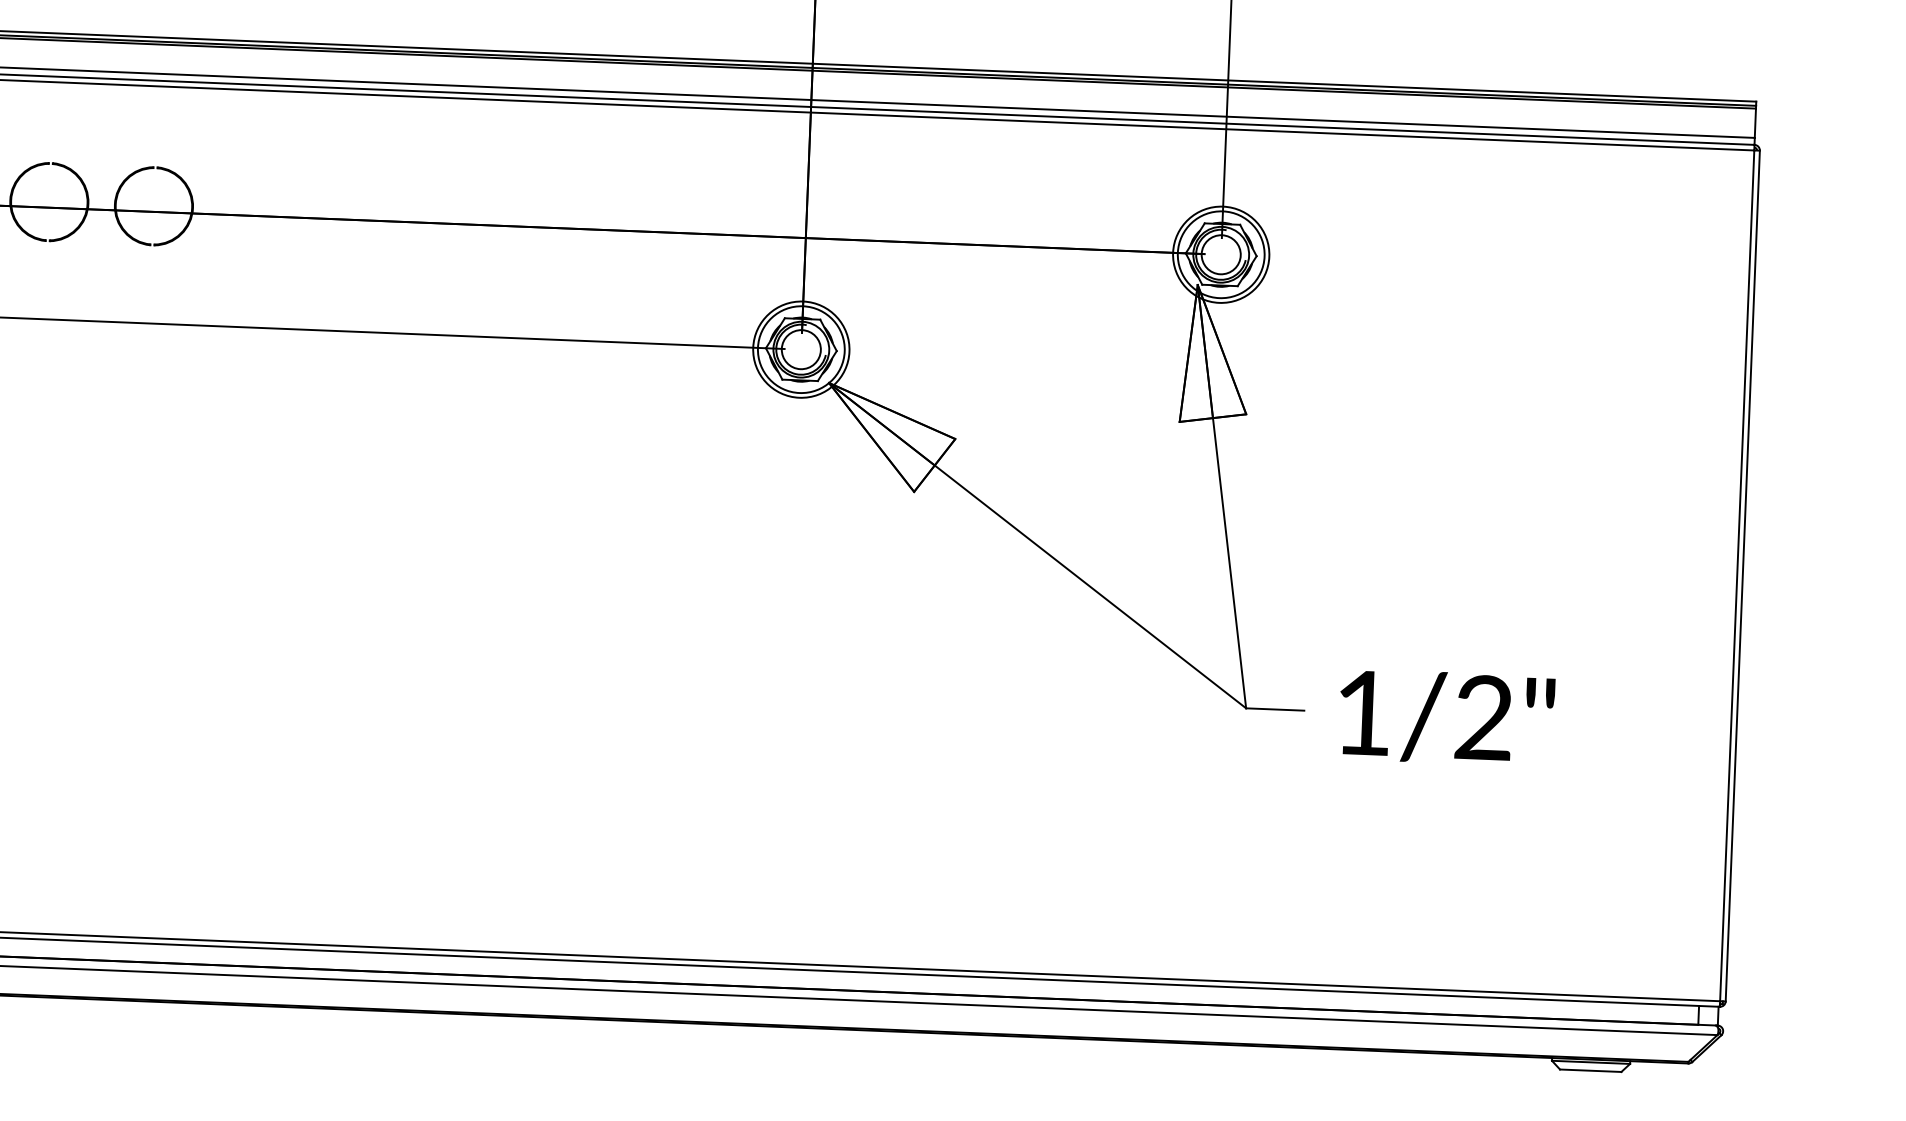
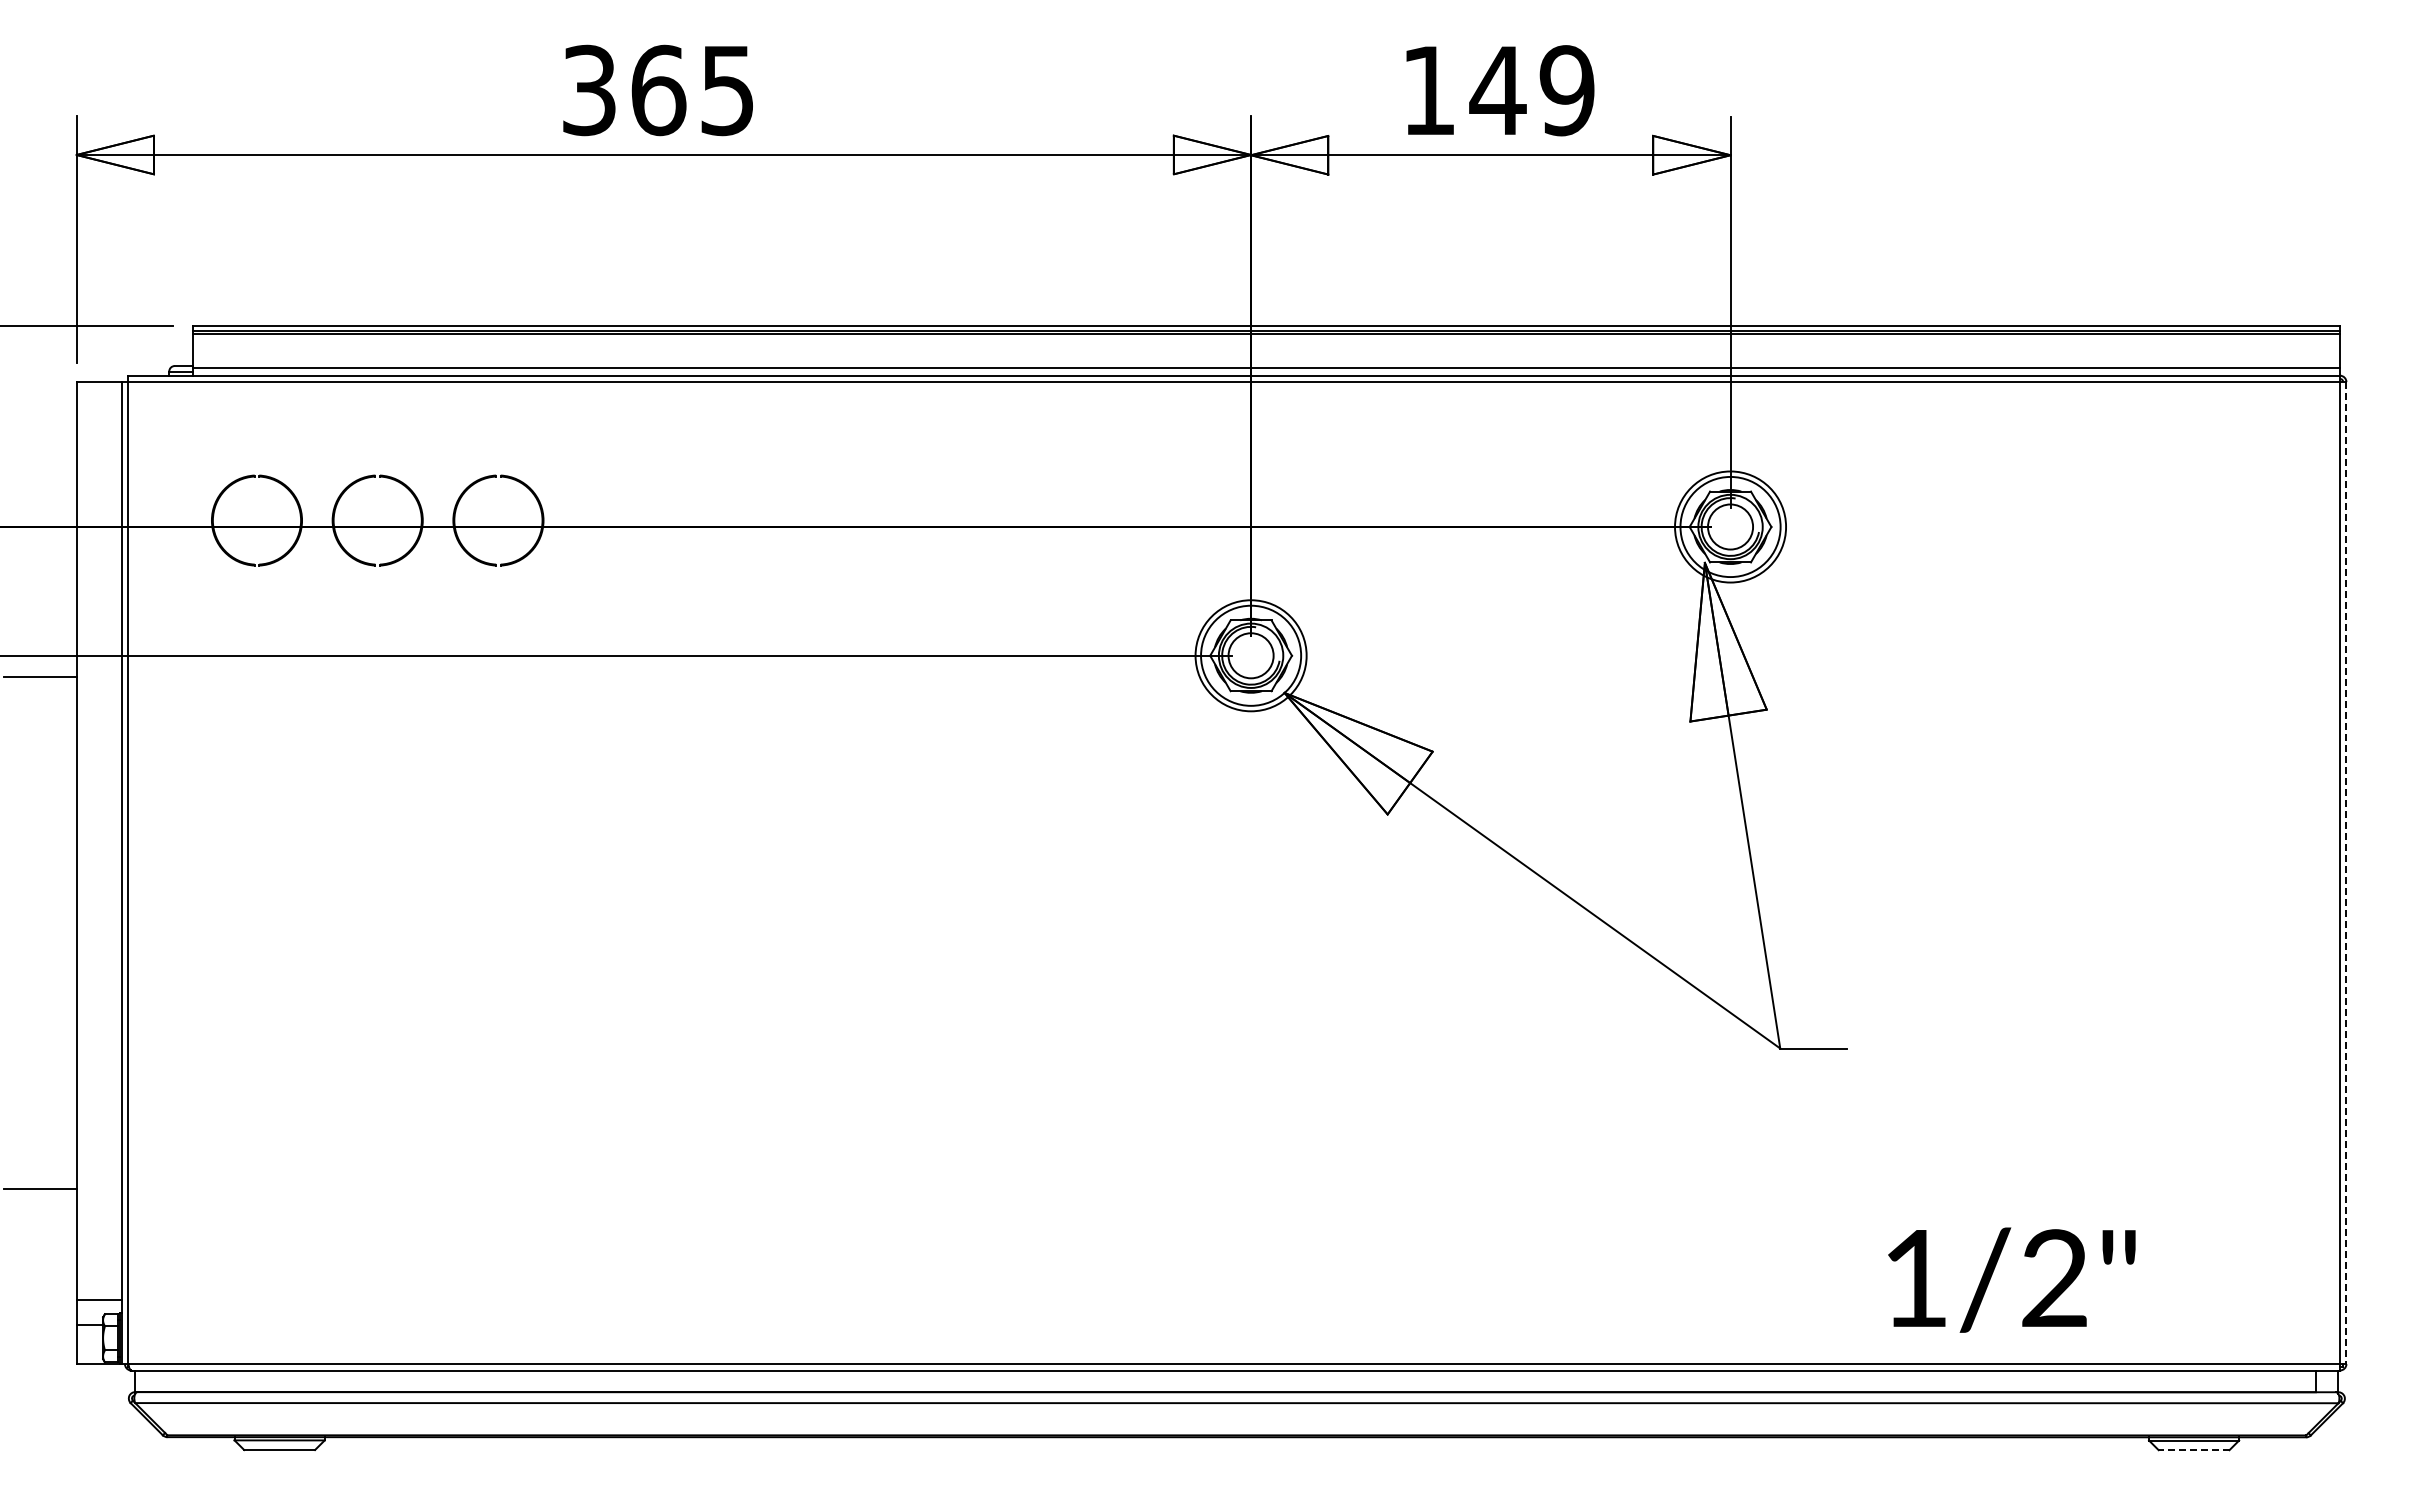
line: (1742, 576) -> (2346, 873), solid -> dashed
text: (1446, 717) -> (2011, 1279), moved
line: (1590, 1071) -> (2193, 1450), solid -> dashed

